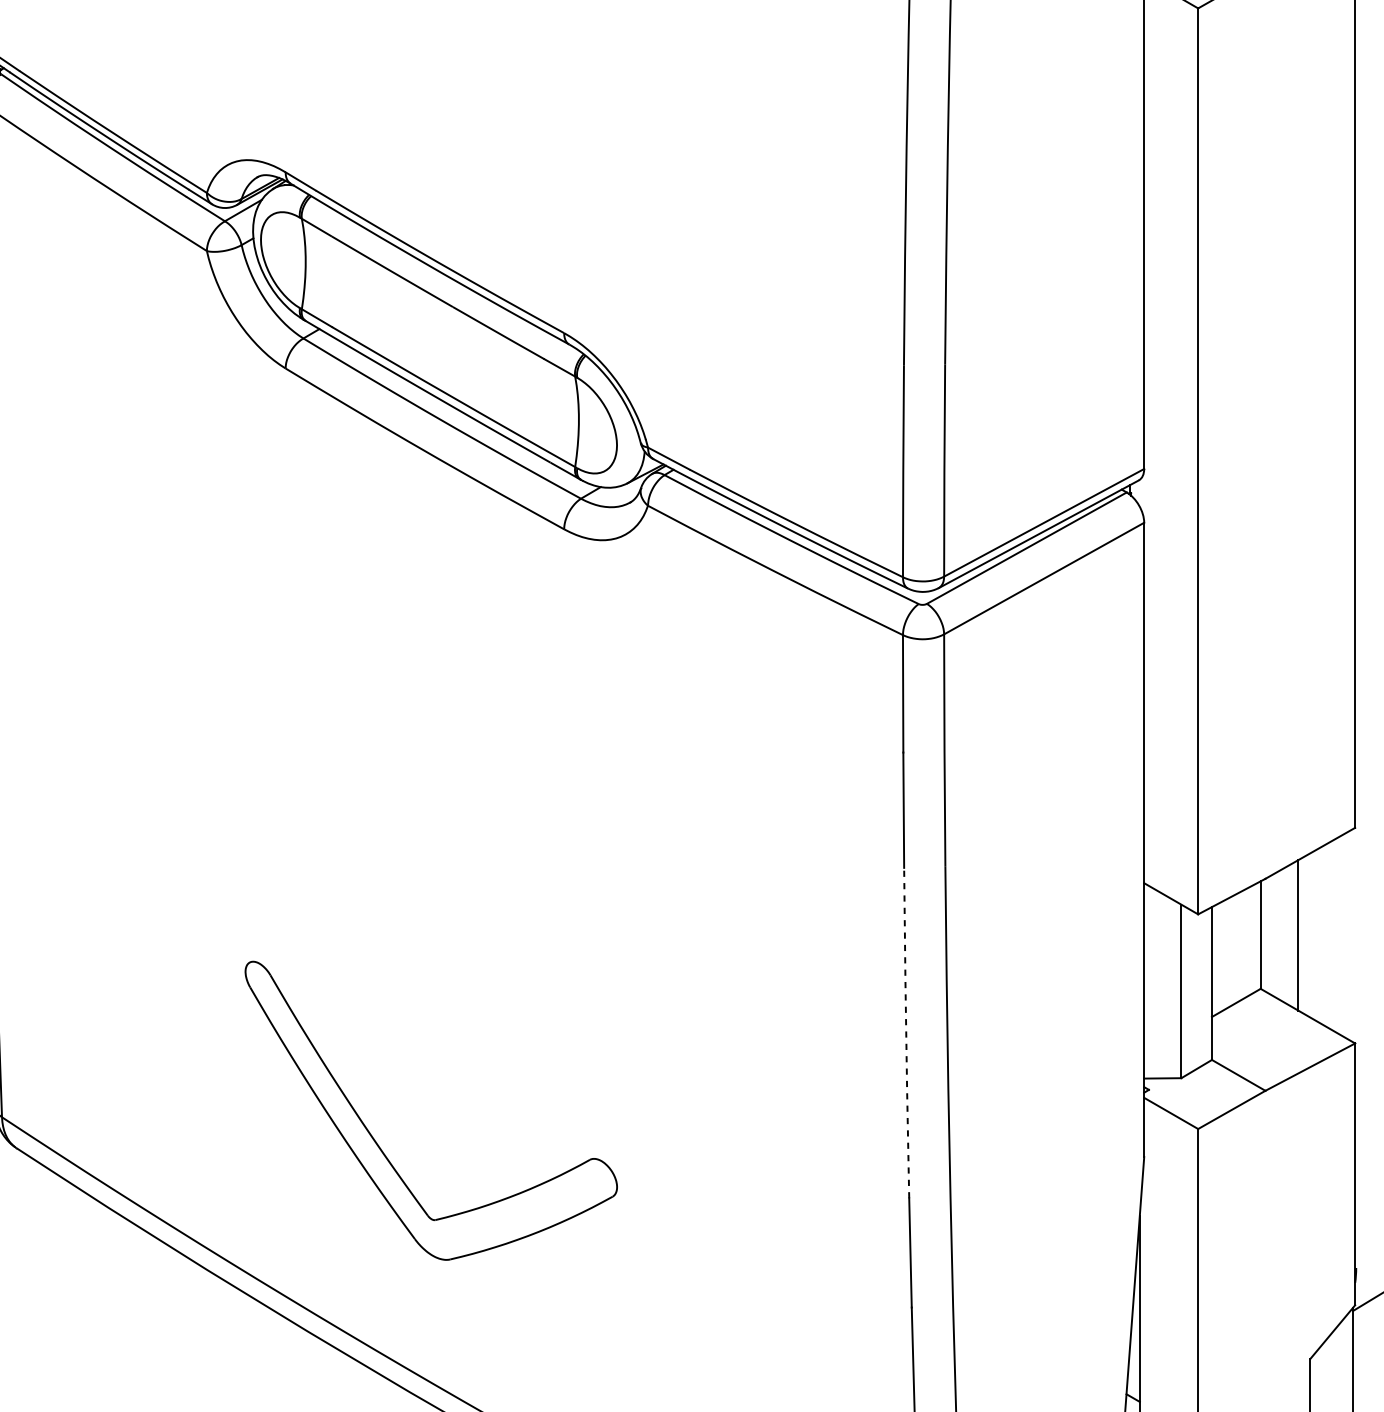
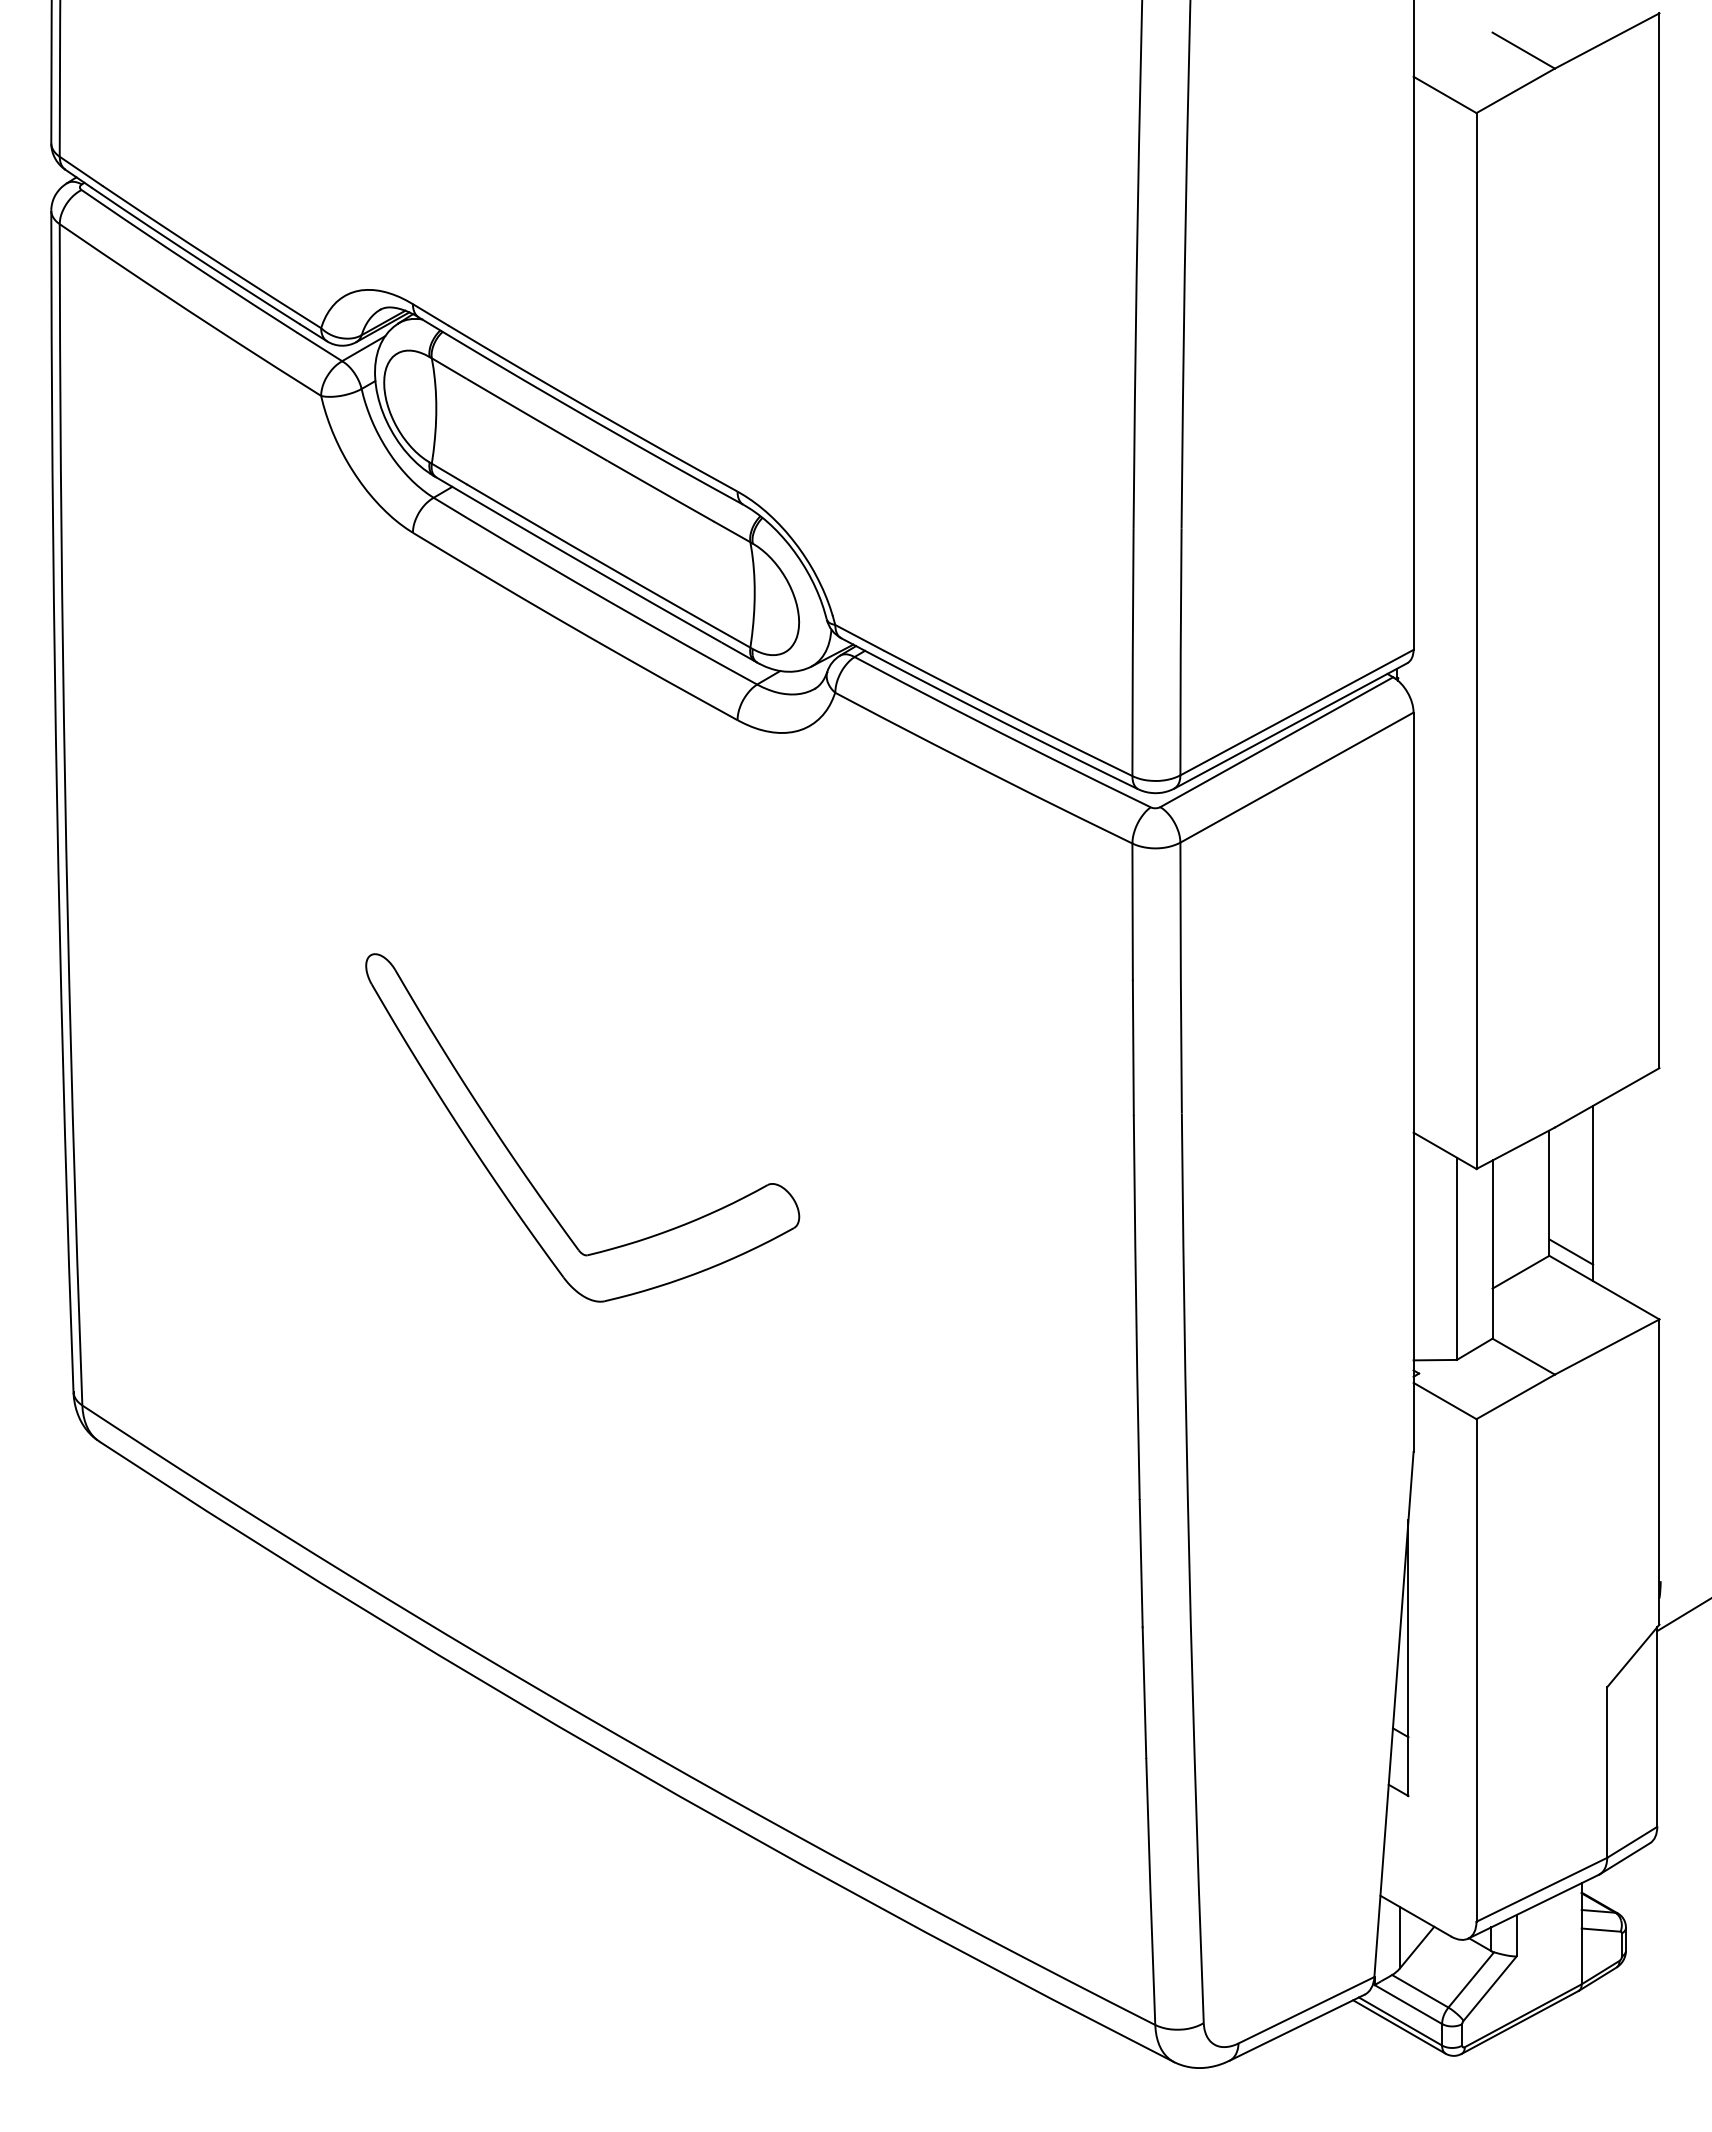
line: (1279, 985) -> (1571, 1251), added
line: (906, 1033) -> (1136, 1307), dashed -> solid
part: (380, 1147) -> (523, 1170), moved

